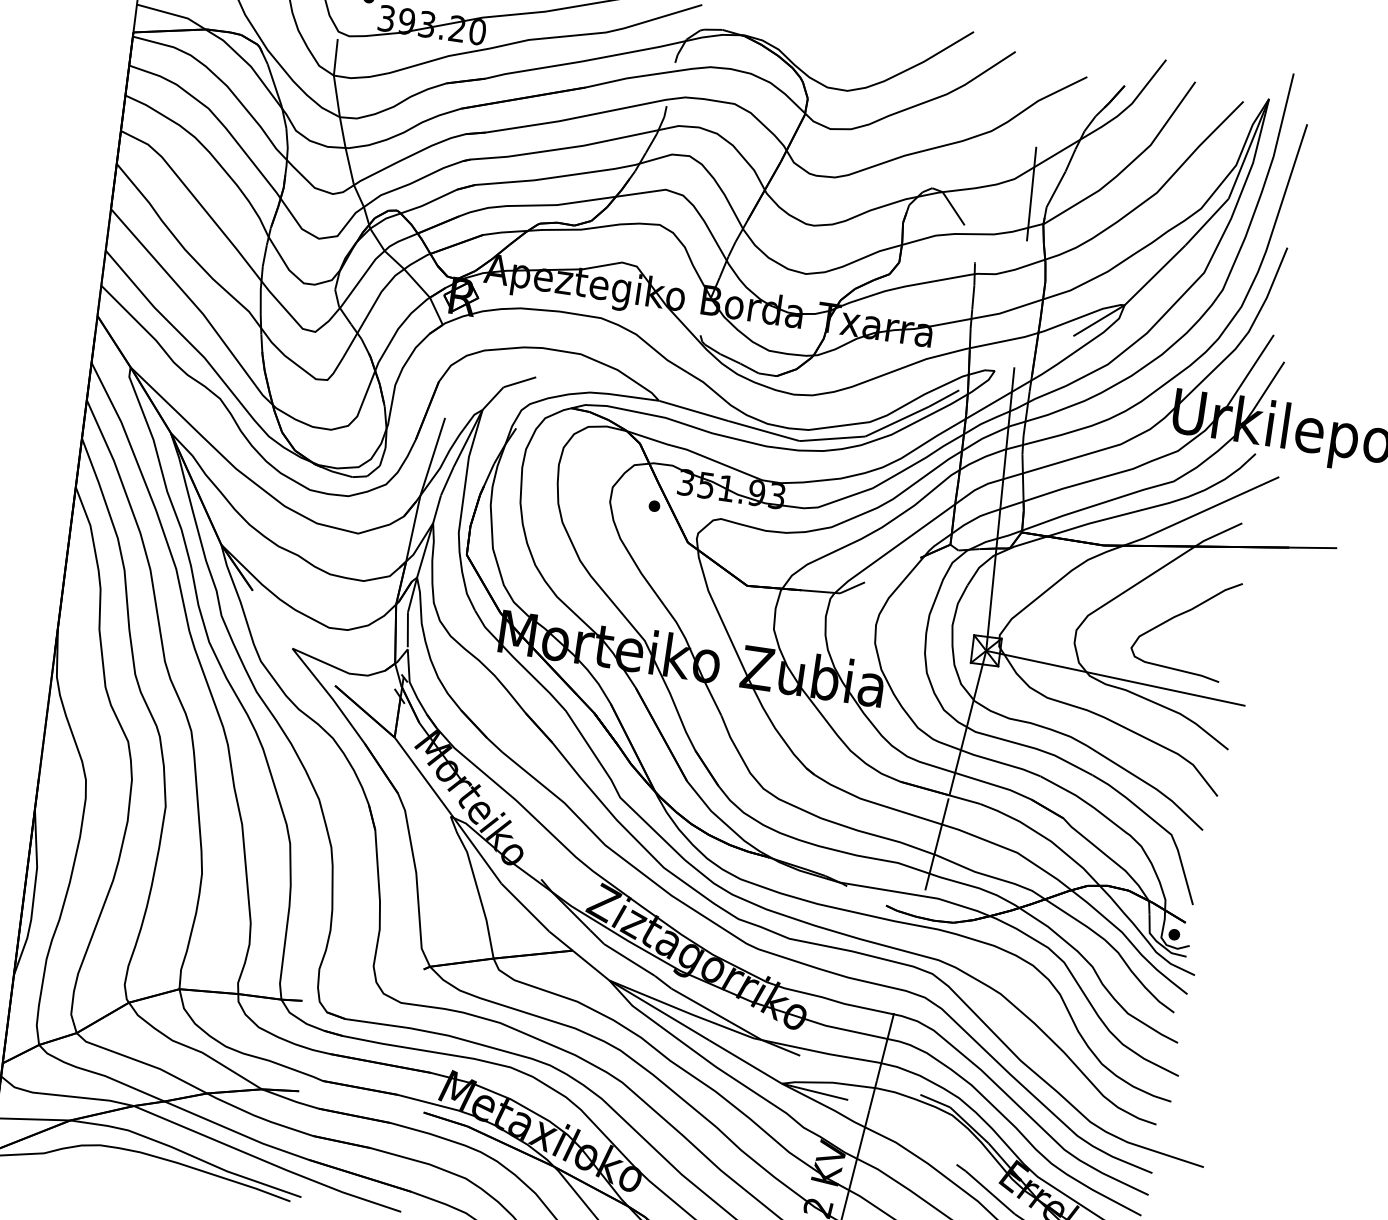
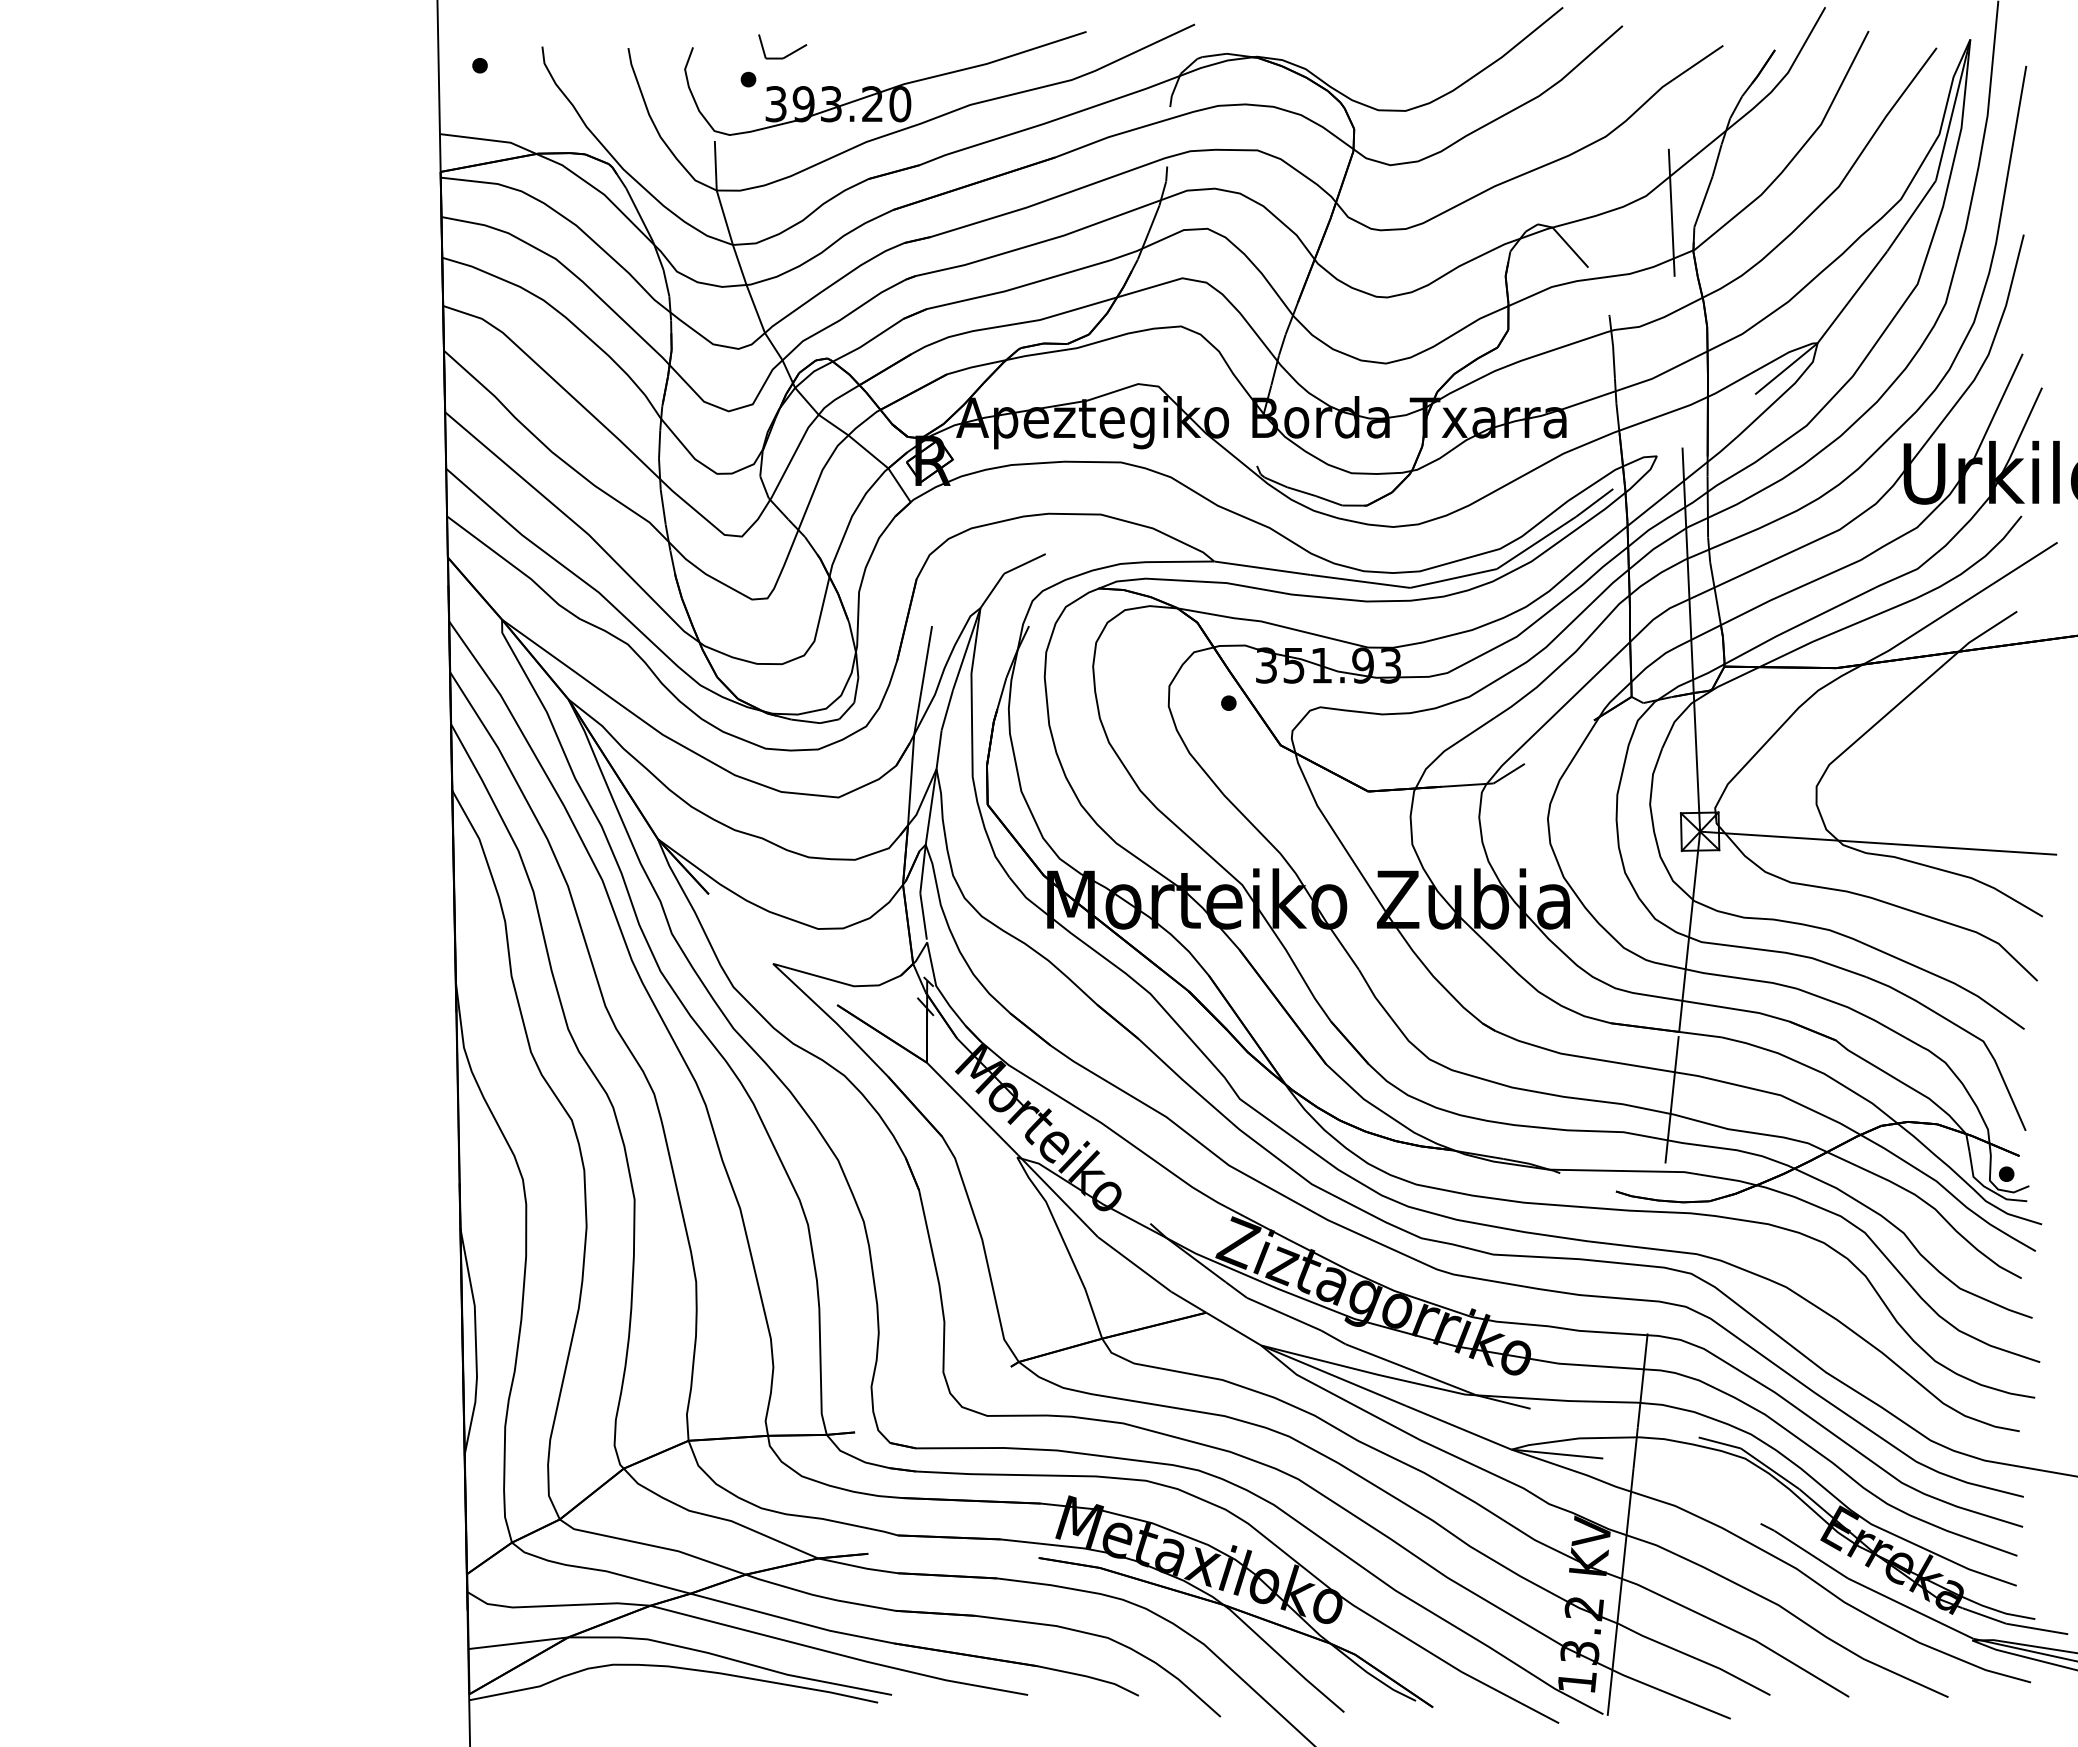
curve: (1180, 615) -> (1952, 746), removed

